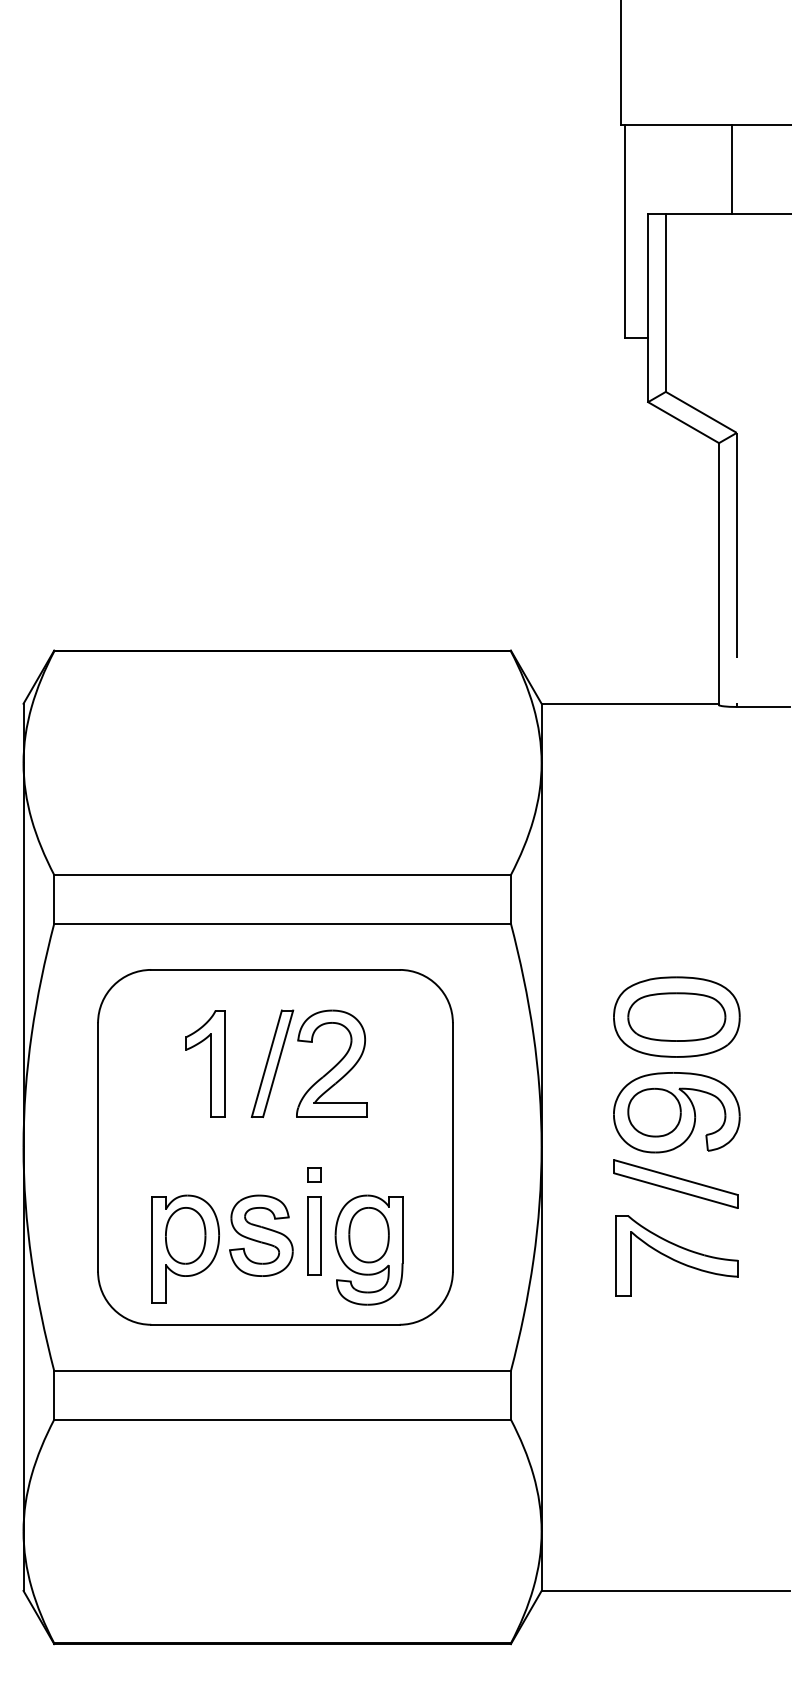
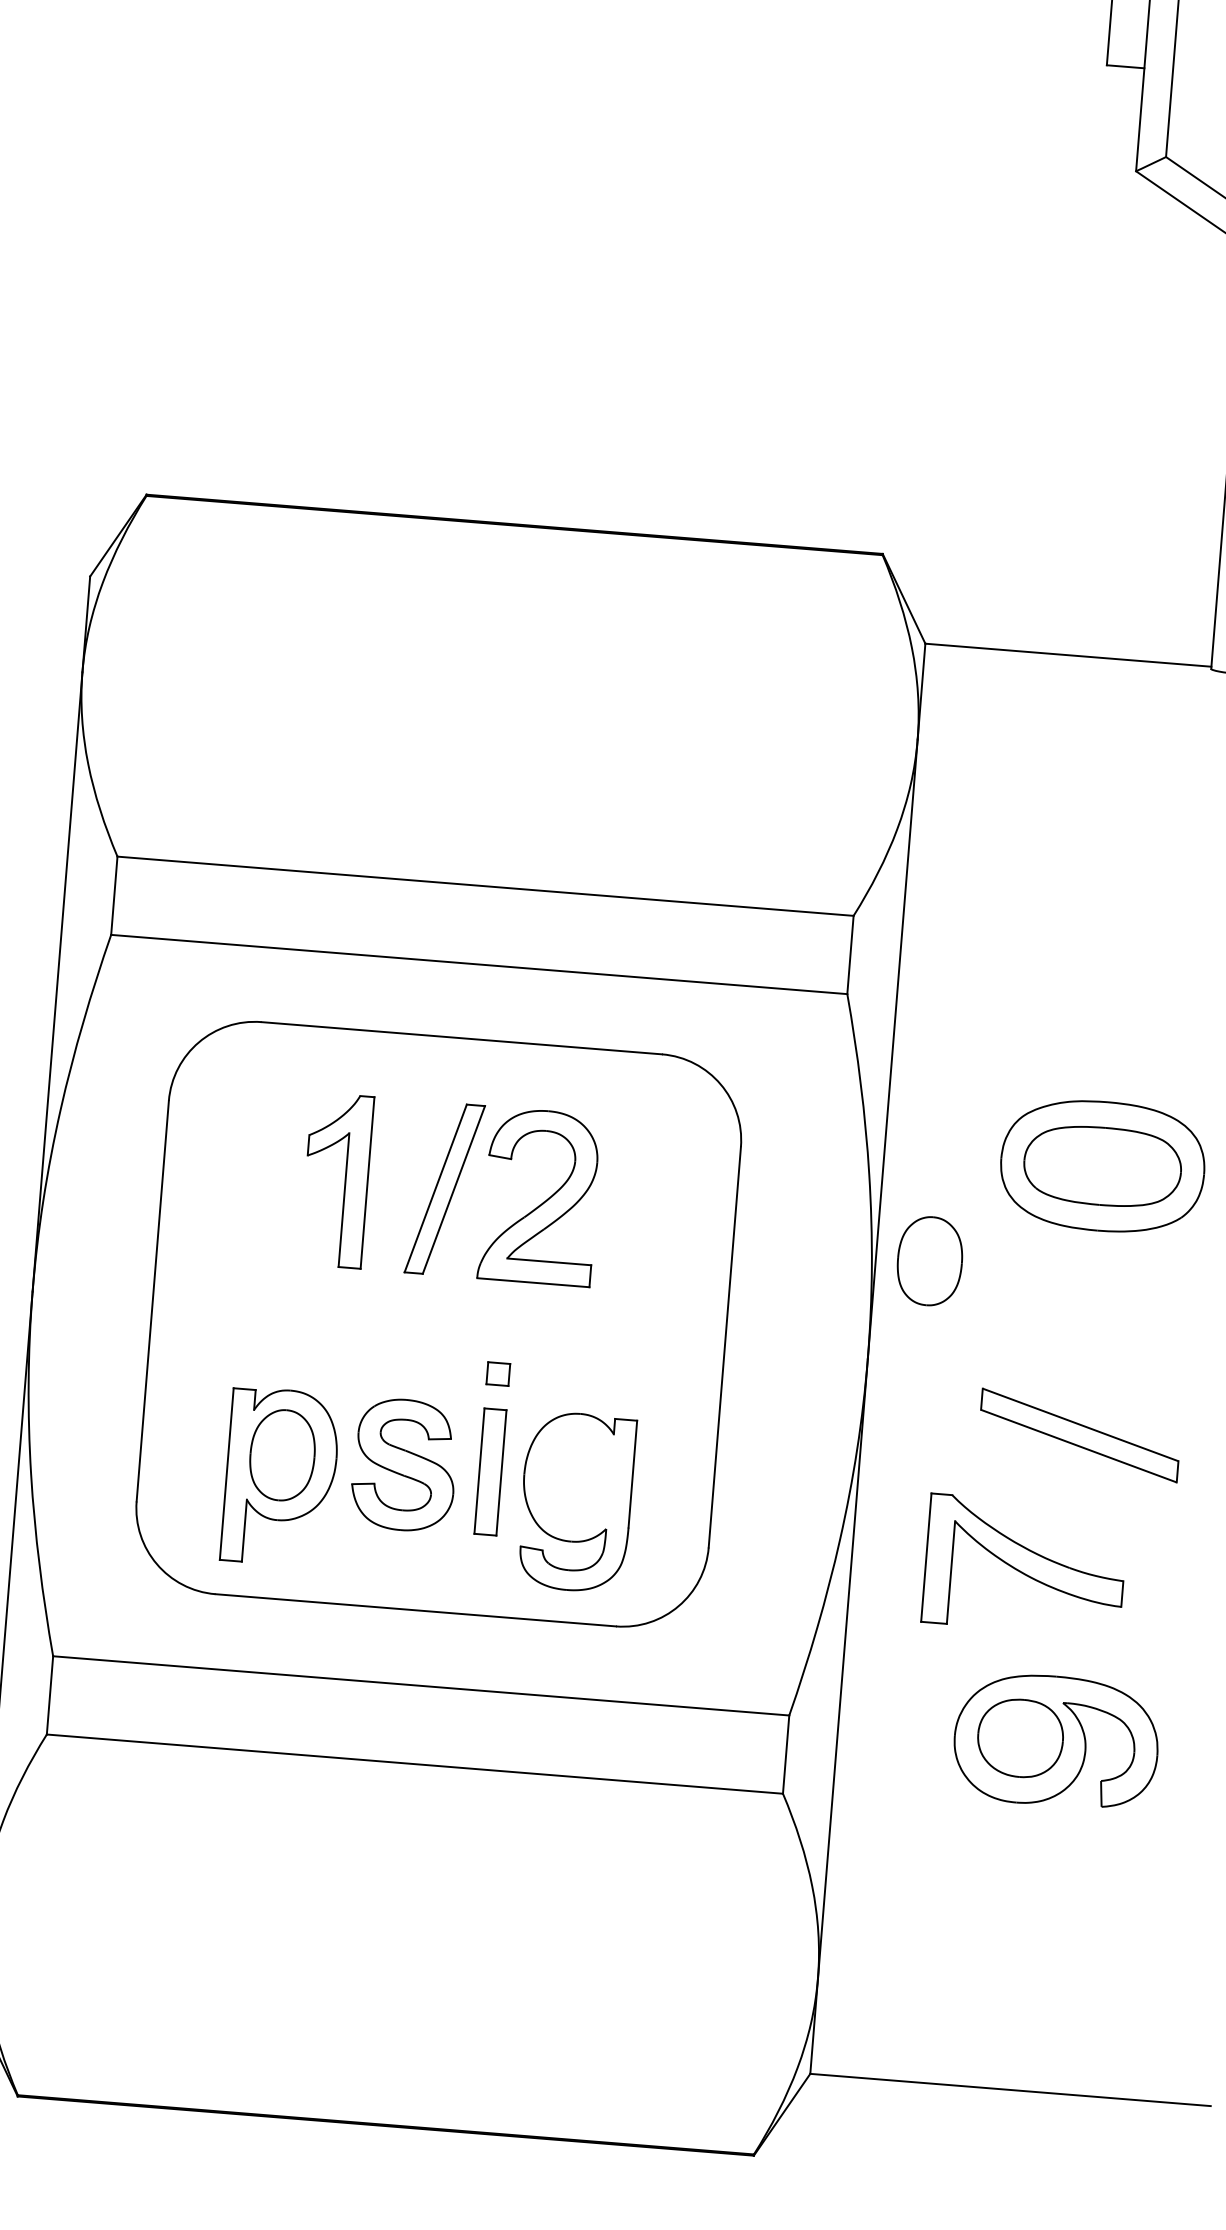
part: (676, 1112) -> (1055, 1740), moved
part: (368, 1235) -> (928, 1261), moved
part: (676, 1255) -> (1024, 1564), moved

